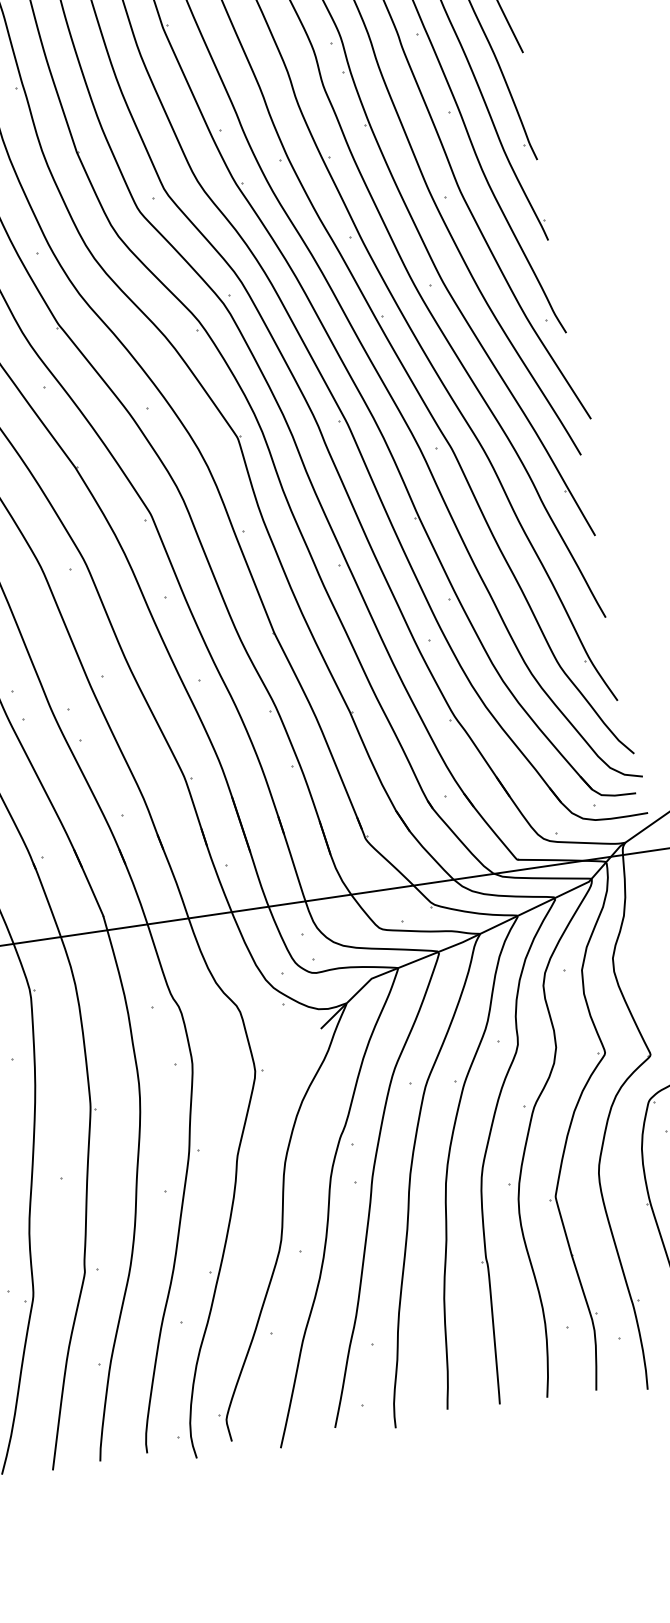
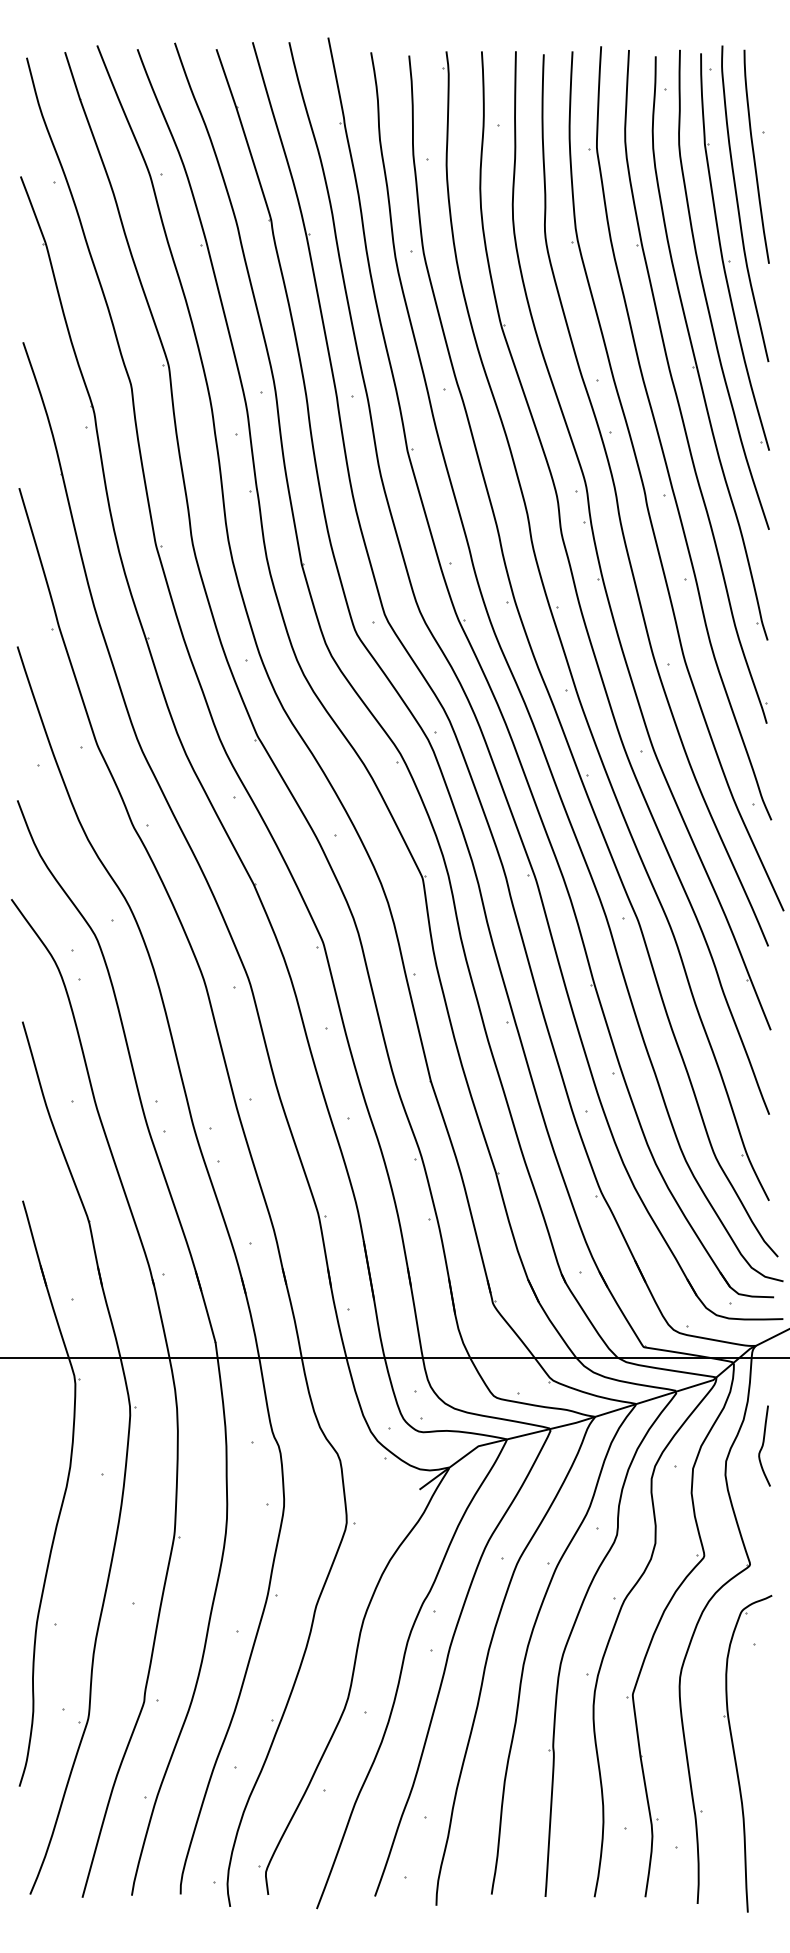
curve: (646, 937) -> (763, 1445), added

